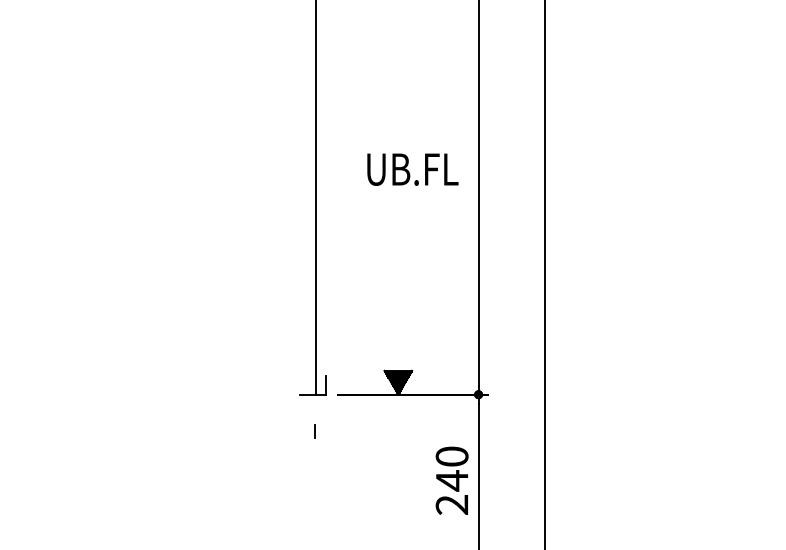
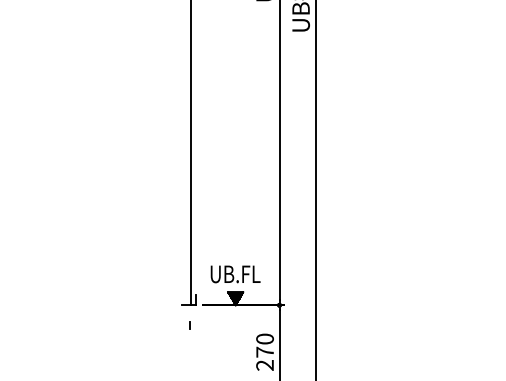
text: (412, 169) -> (235, 274), moved
text: (451, 481) -> (264, 352), 240 -> 270

